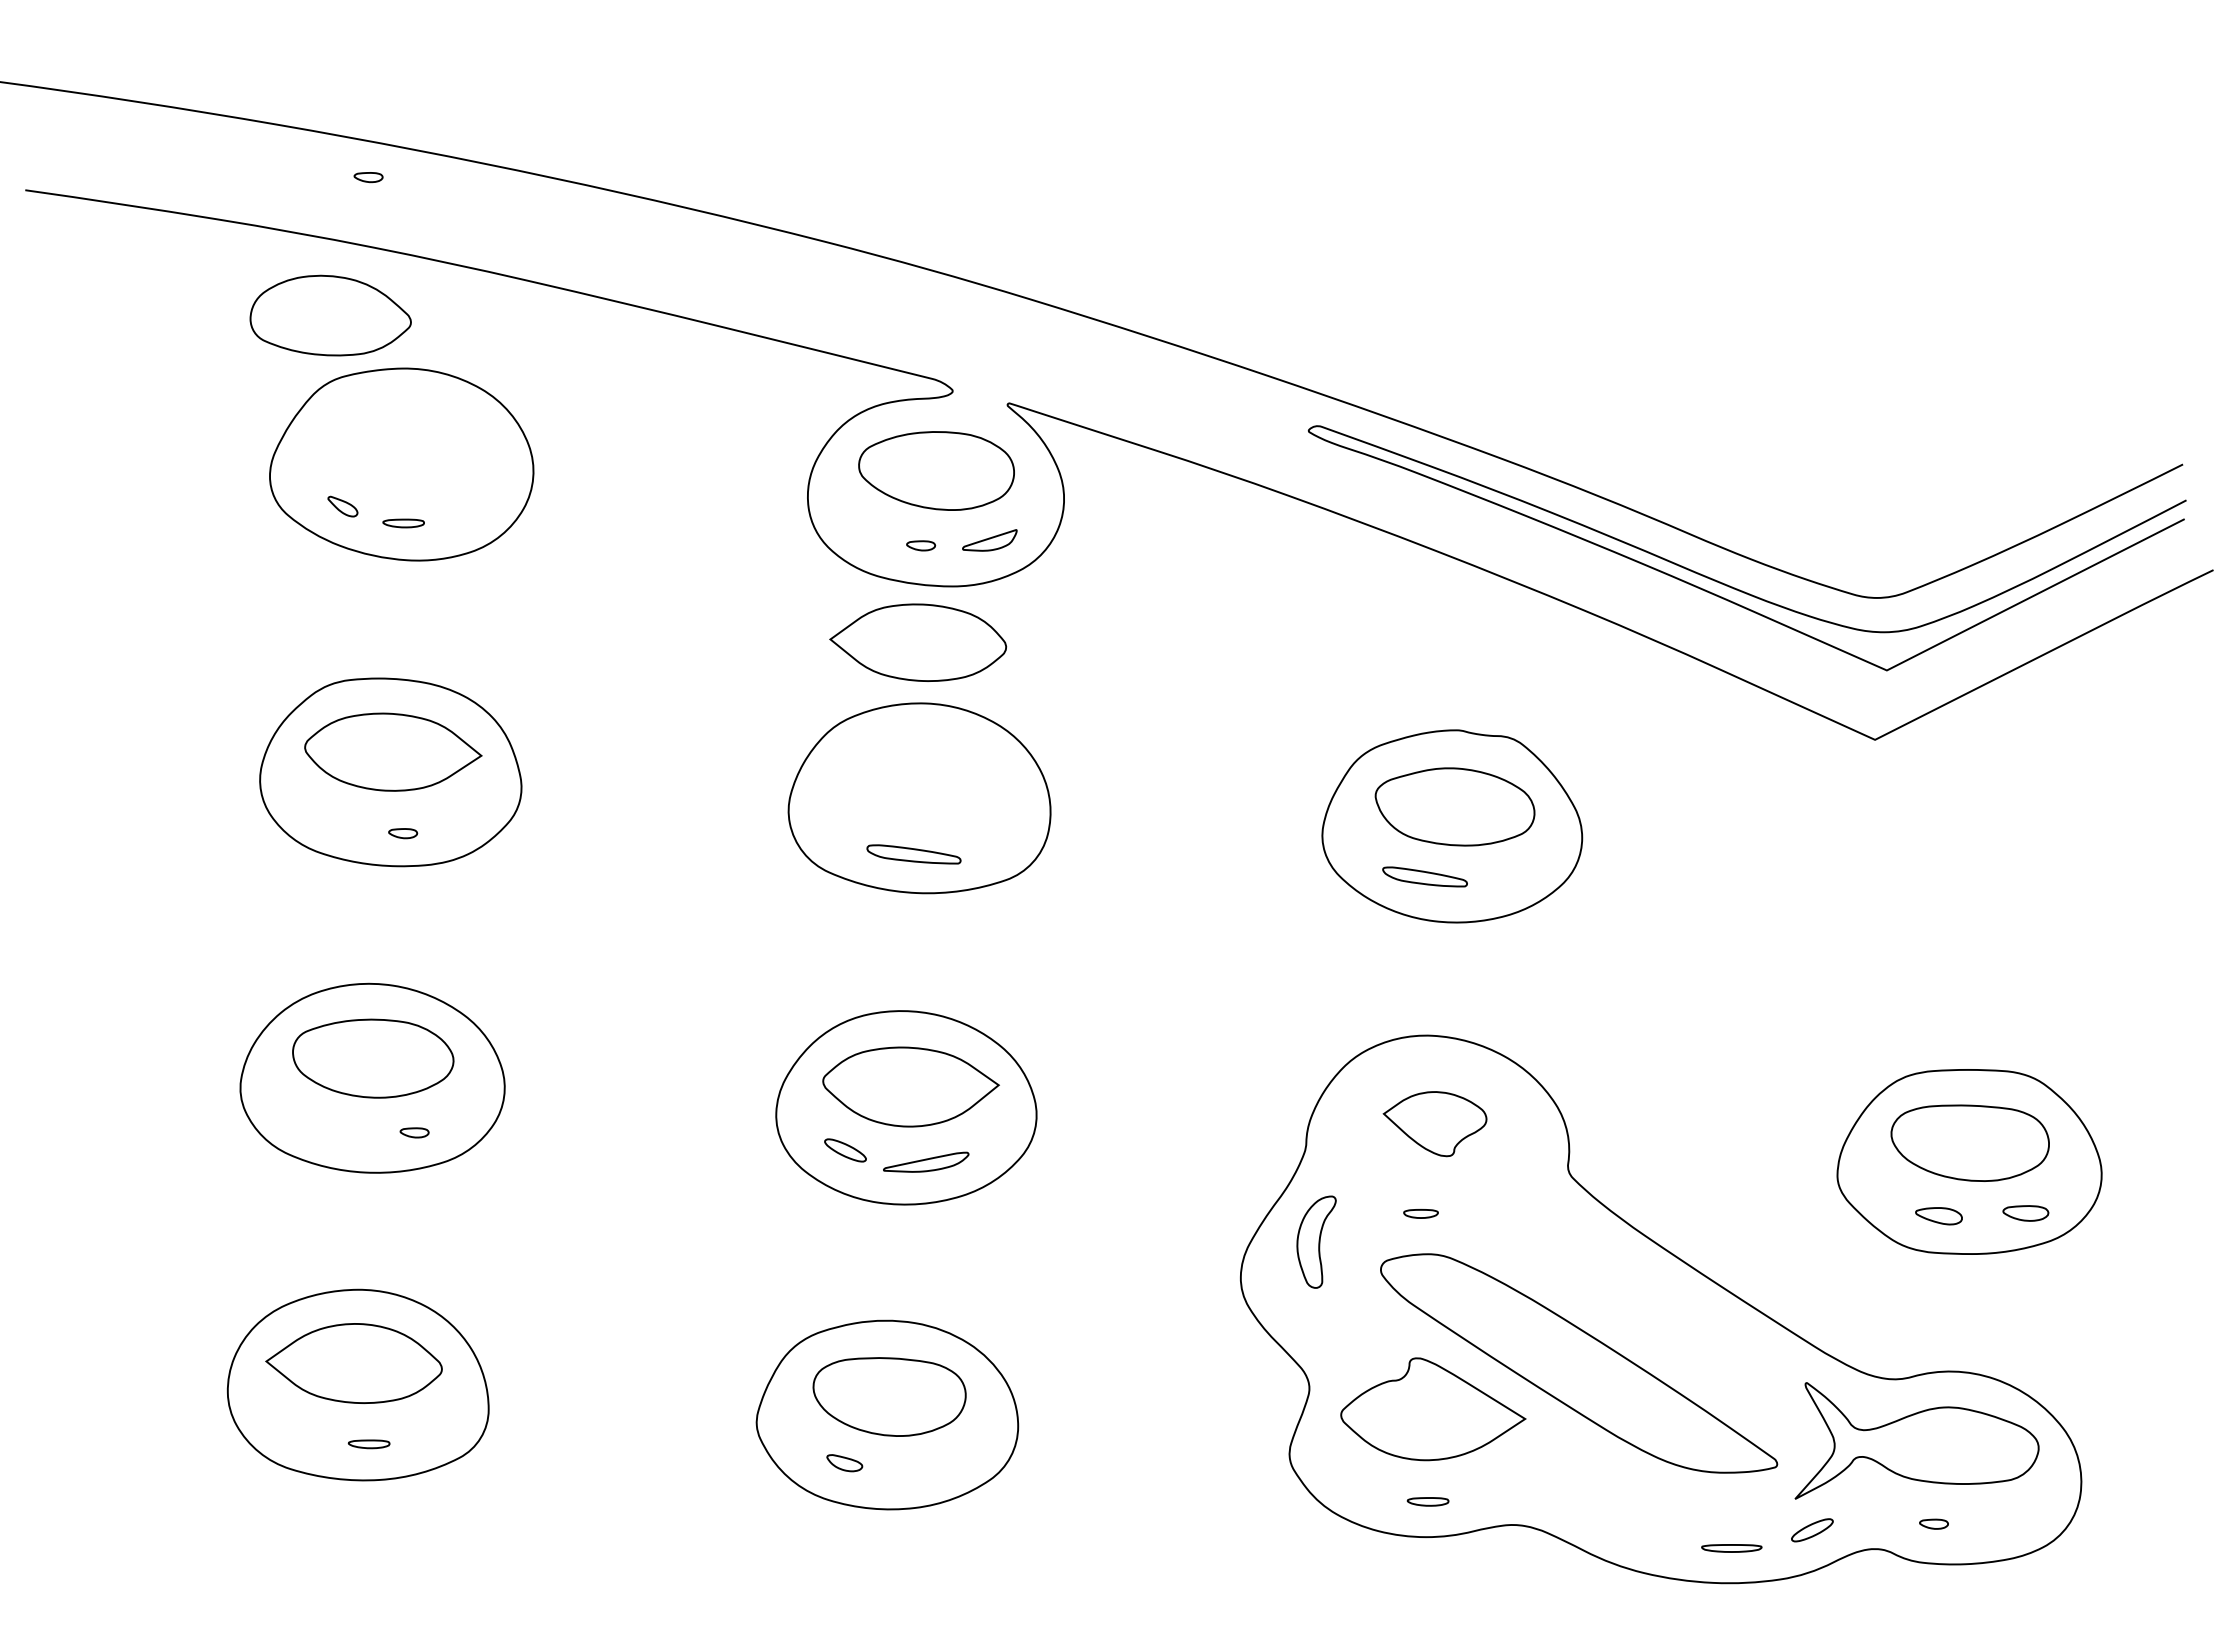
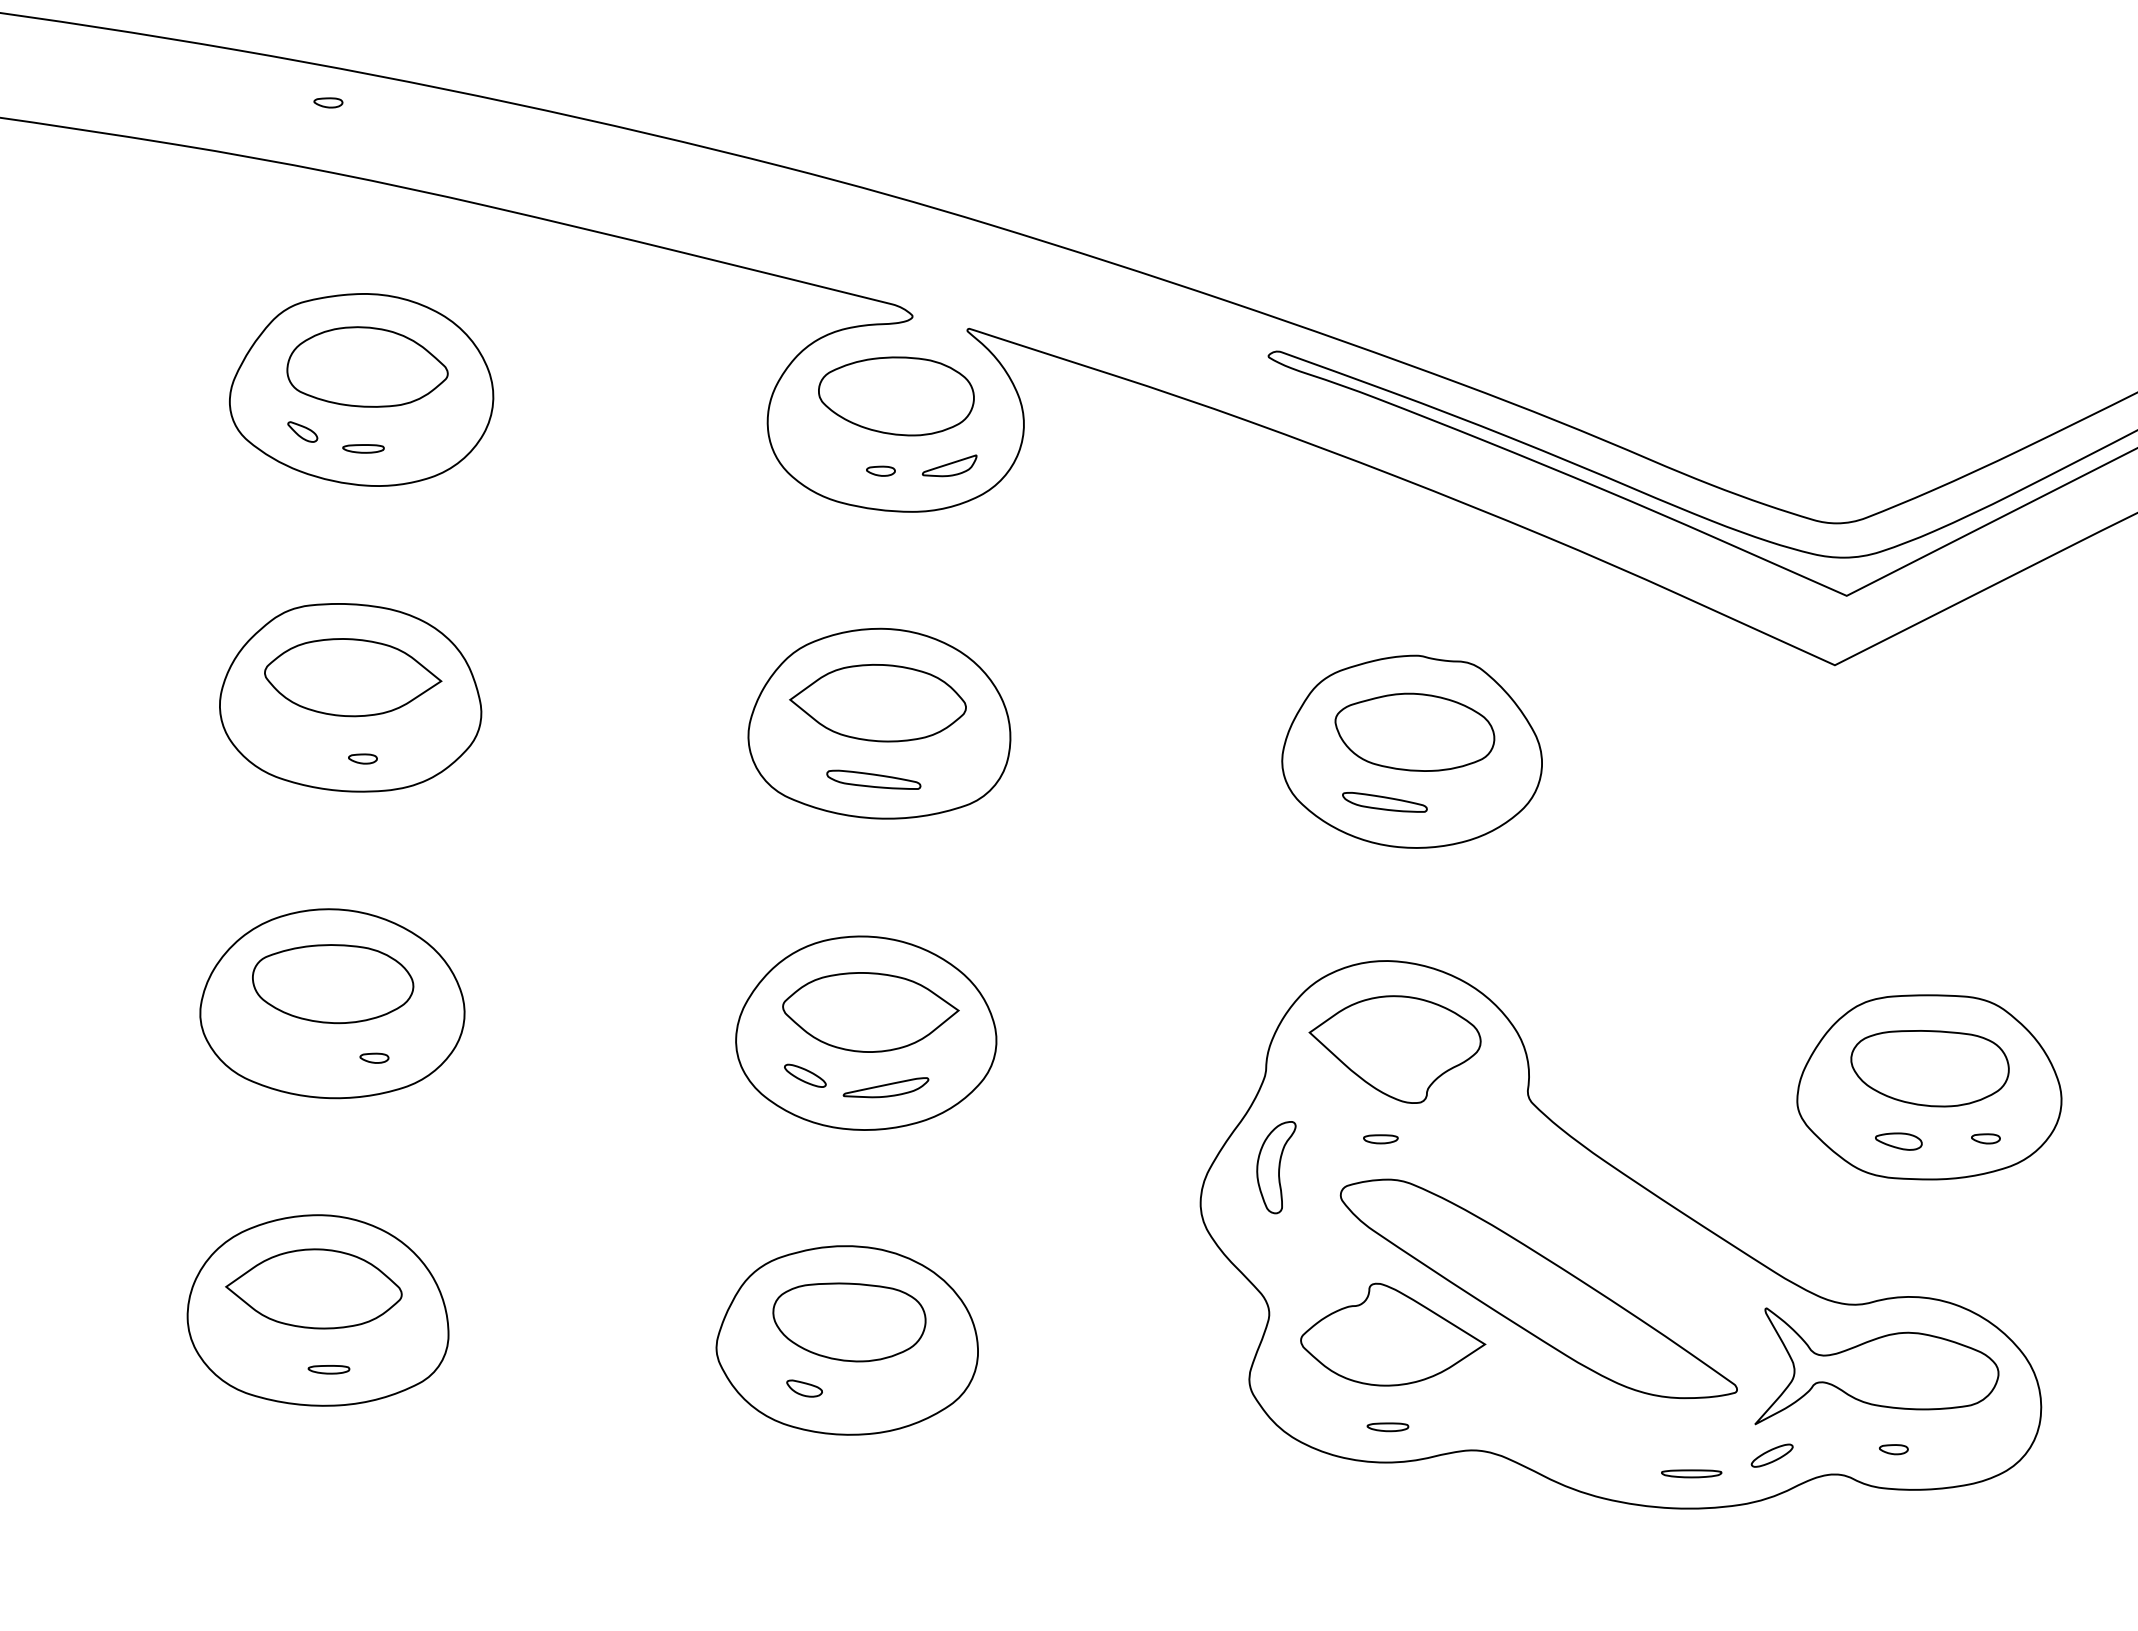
part: (330, 315) -> (367, 366), moved
part: (918, 642) -> (878, 702), moved
part: (1434, 1123) -> (1394, 1048), size x1.67
part: (2026, 1213) -> (1986, 1138), size x0.62

